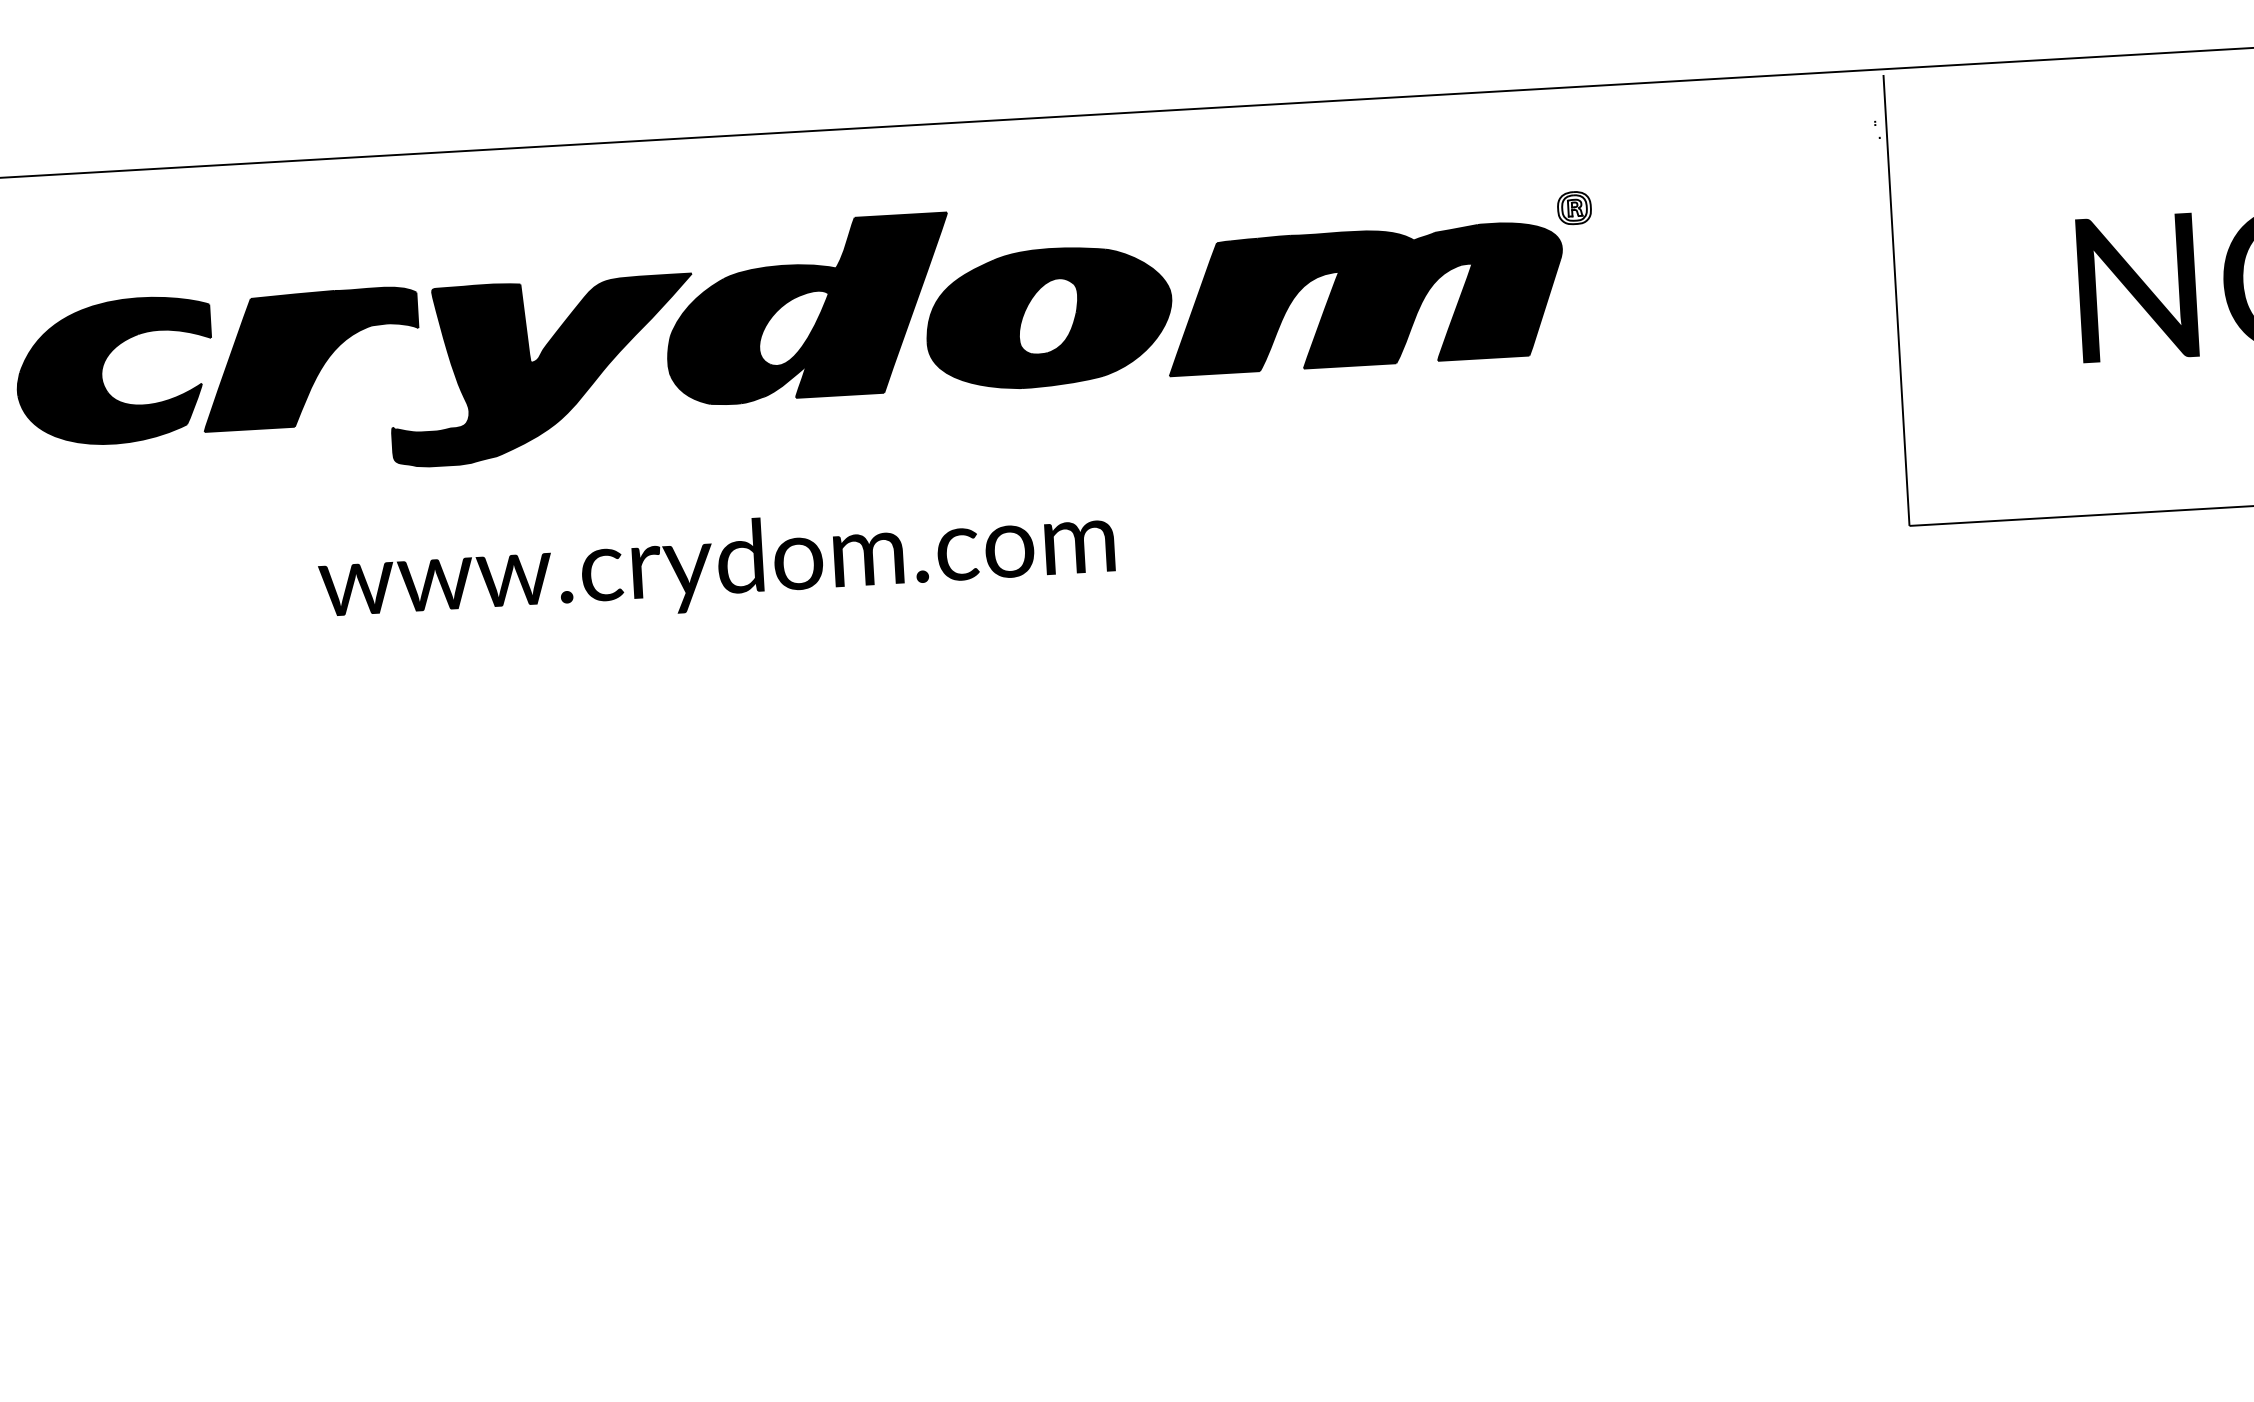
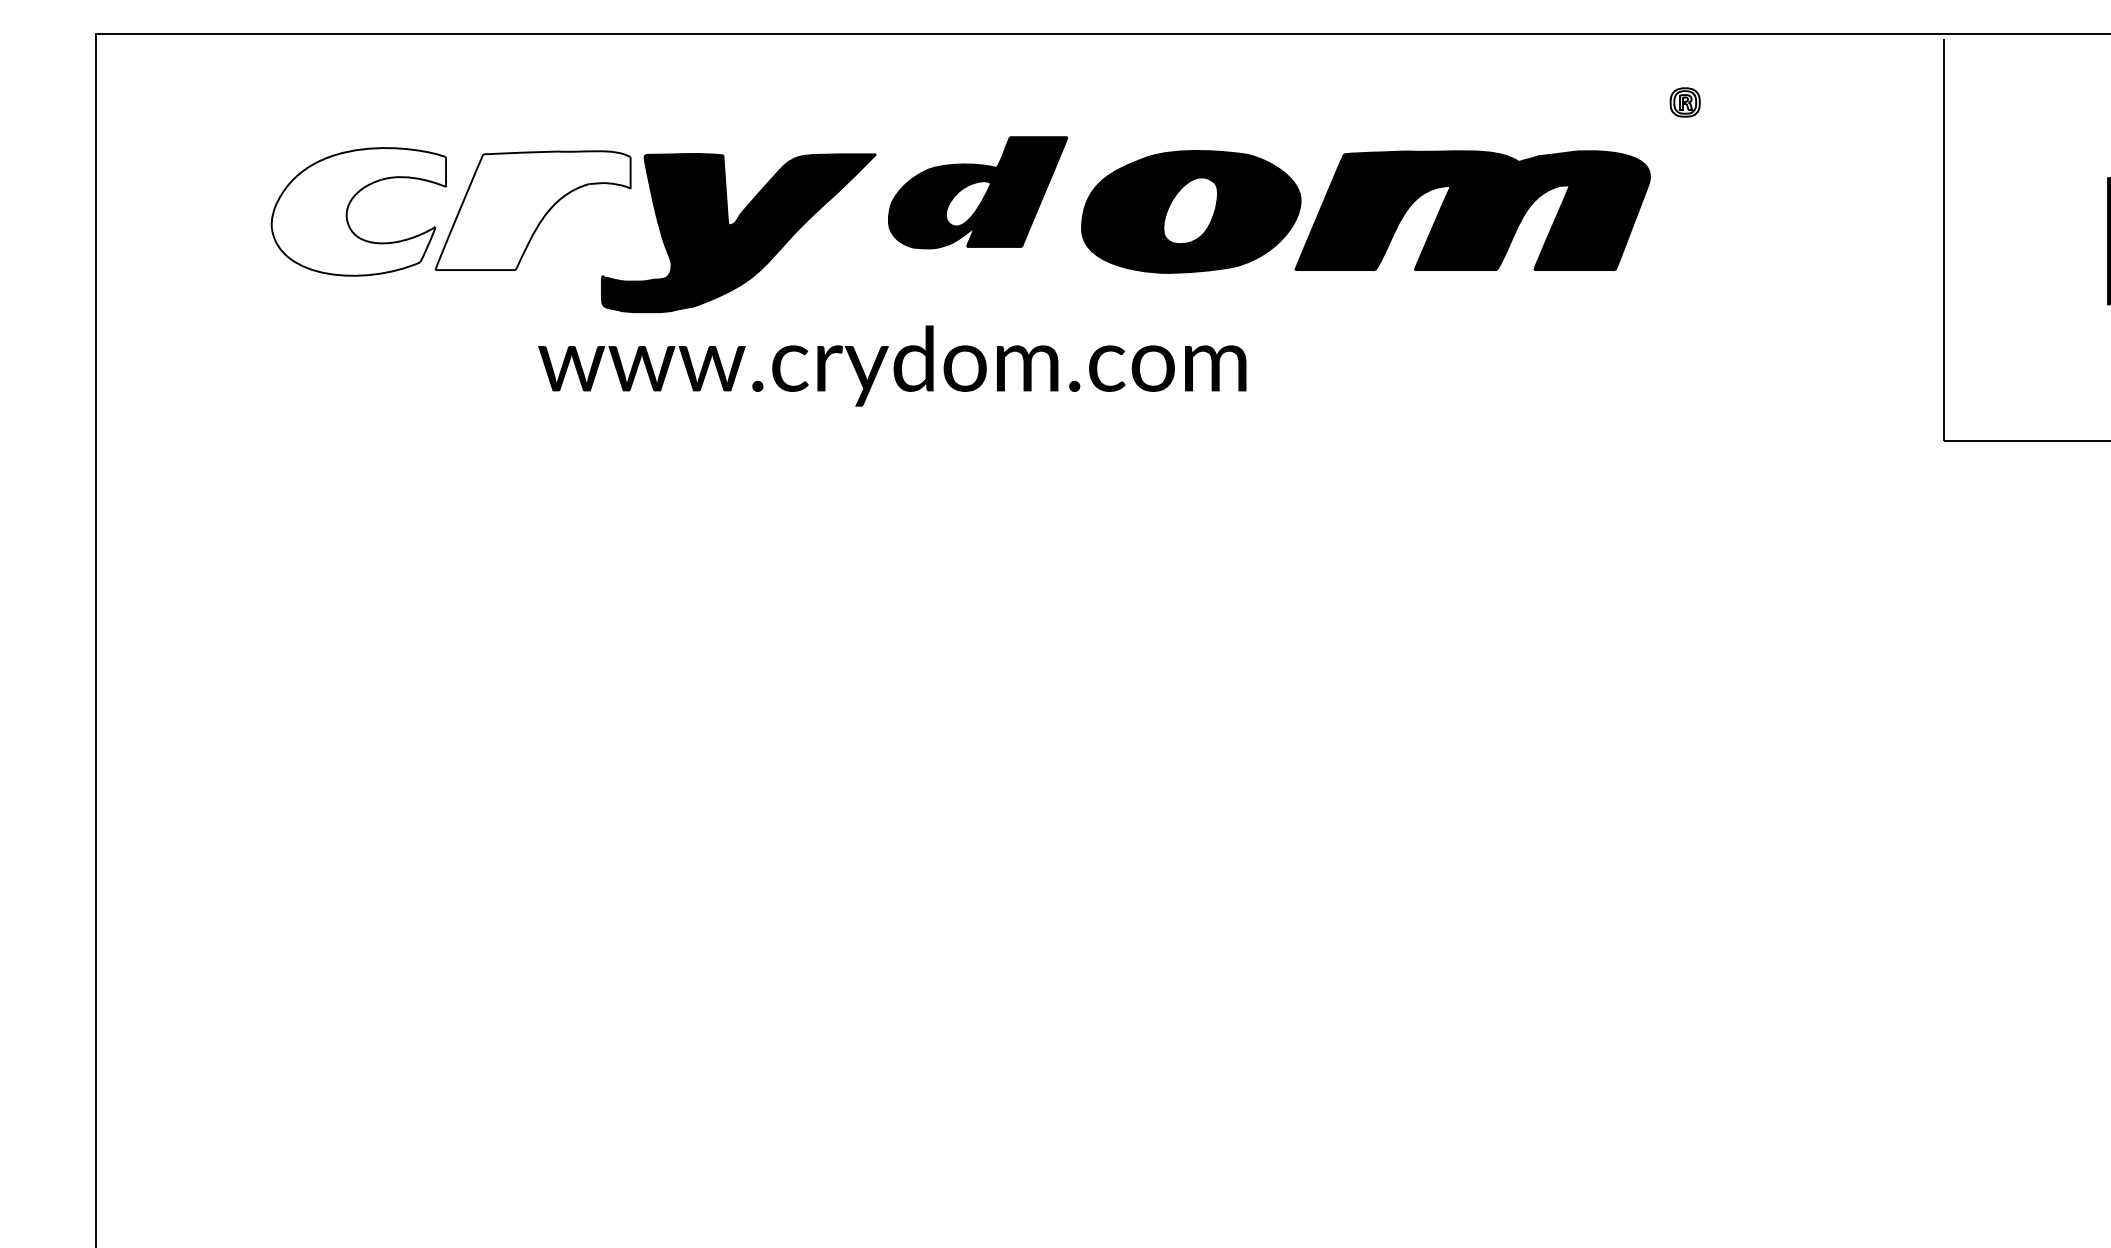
part: (1573, 208) -> (1684, 102), moved
part: (808, 309) -> (977, 192), size x0.7
fill: (309, 358) -> (532, 210), removed
fill: (114, 371) -> (358, 211), removed
text: (716, 565) -> (892, 365), moved

